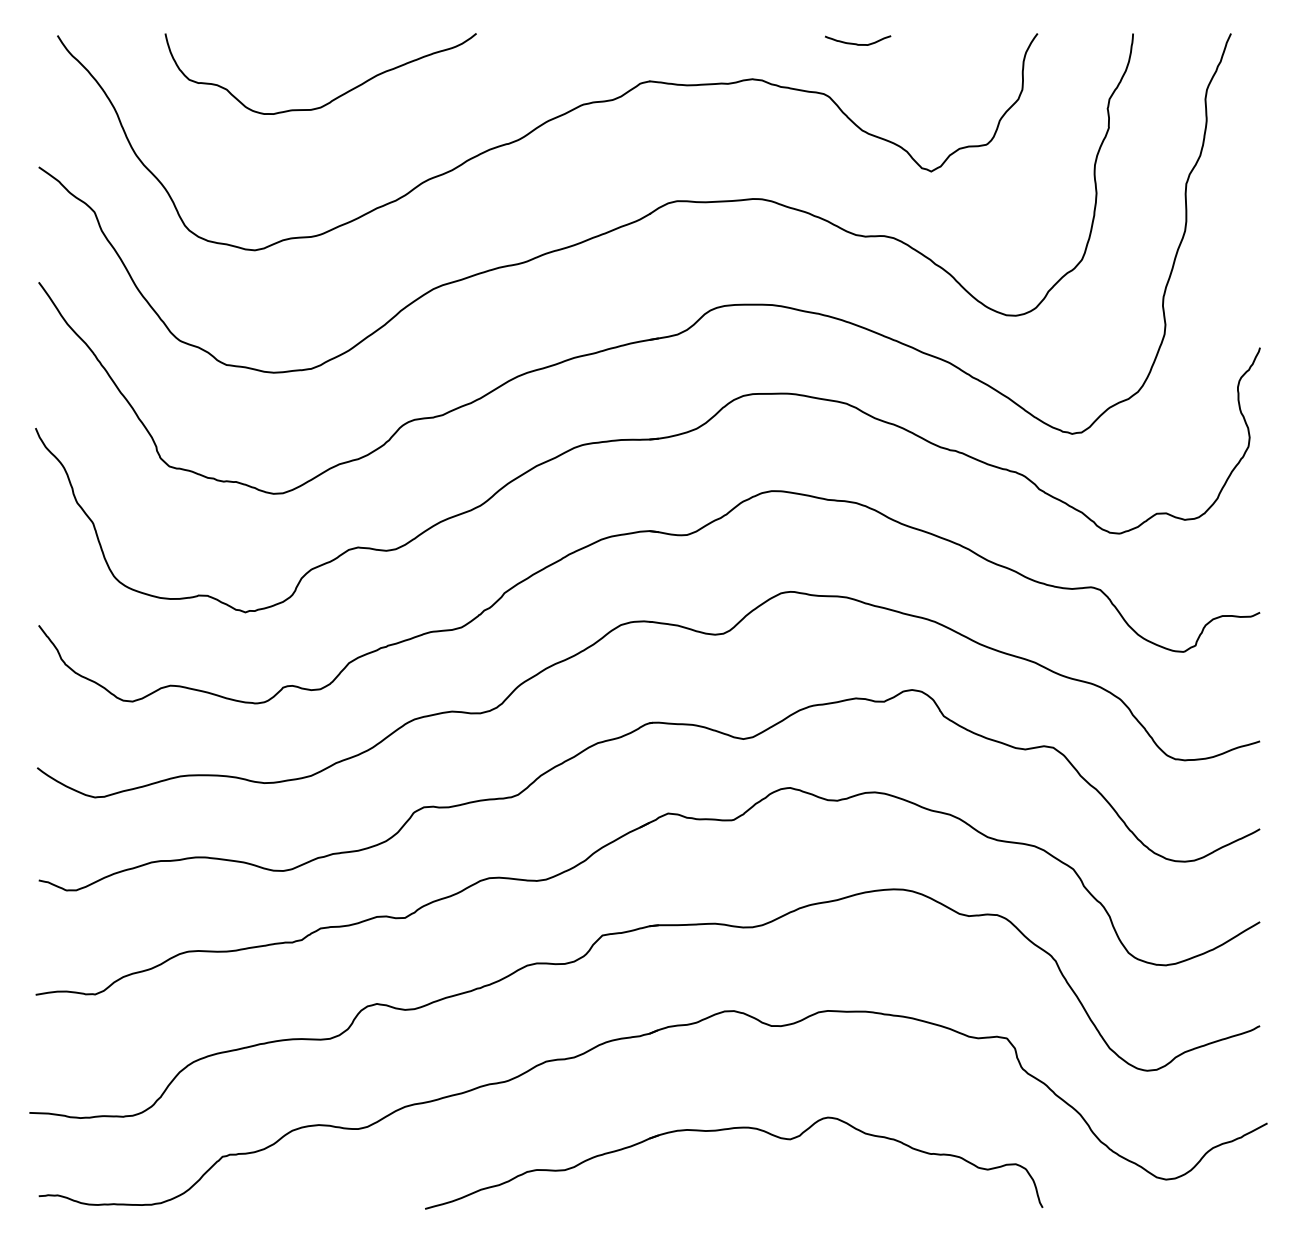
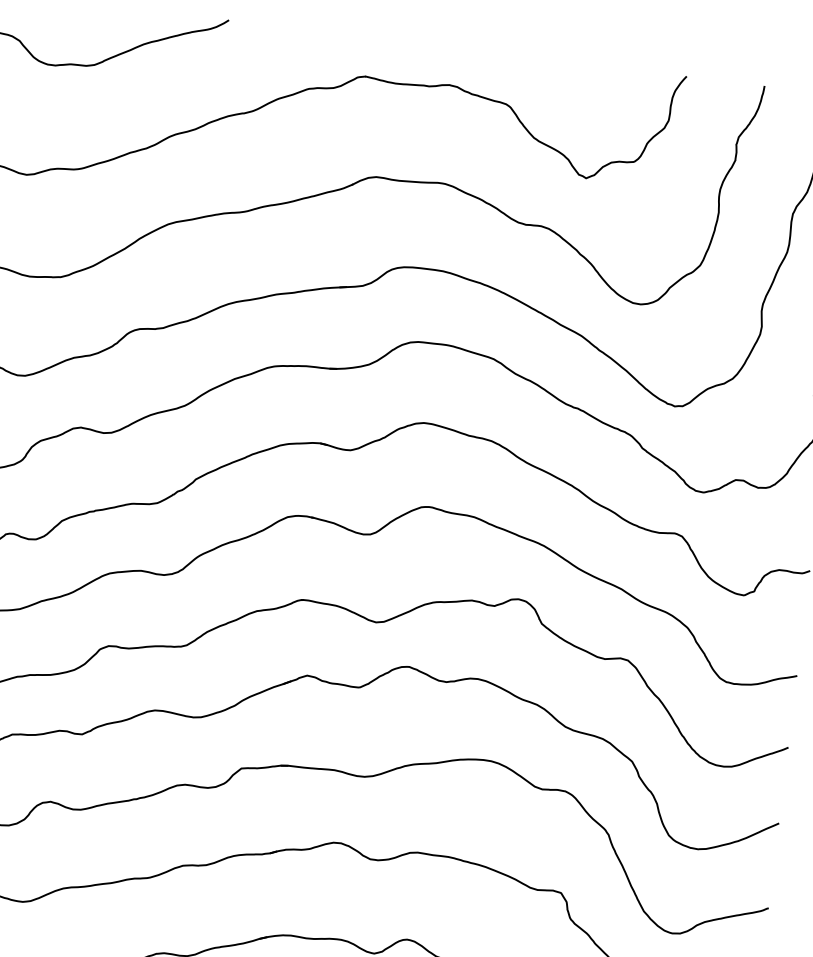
curve: (857, 43) -> (538, 66), removed

